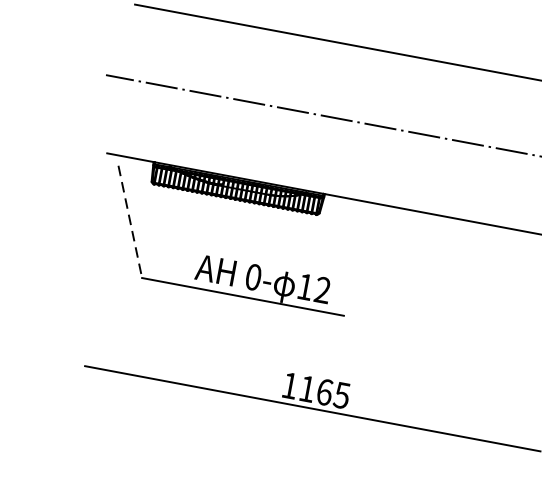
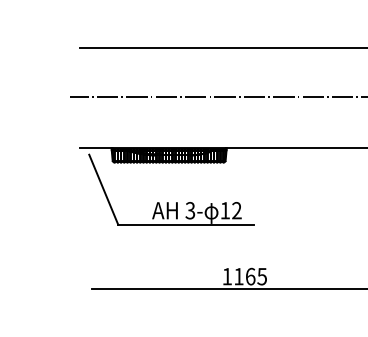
line: (129, 221) -> (103, 189), dashed -> solid
text: (253, 276) -> (190, 210), 0- -> 3-

